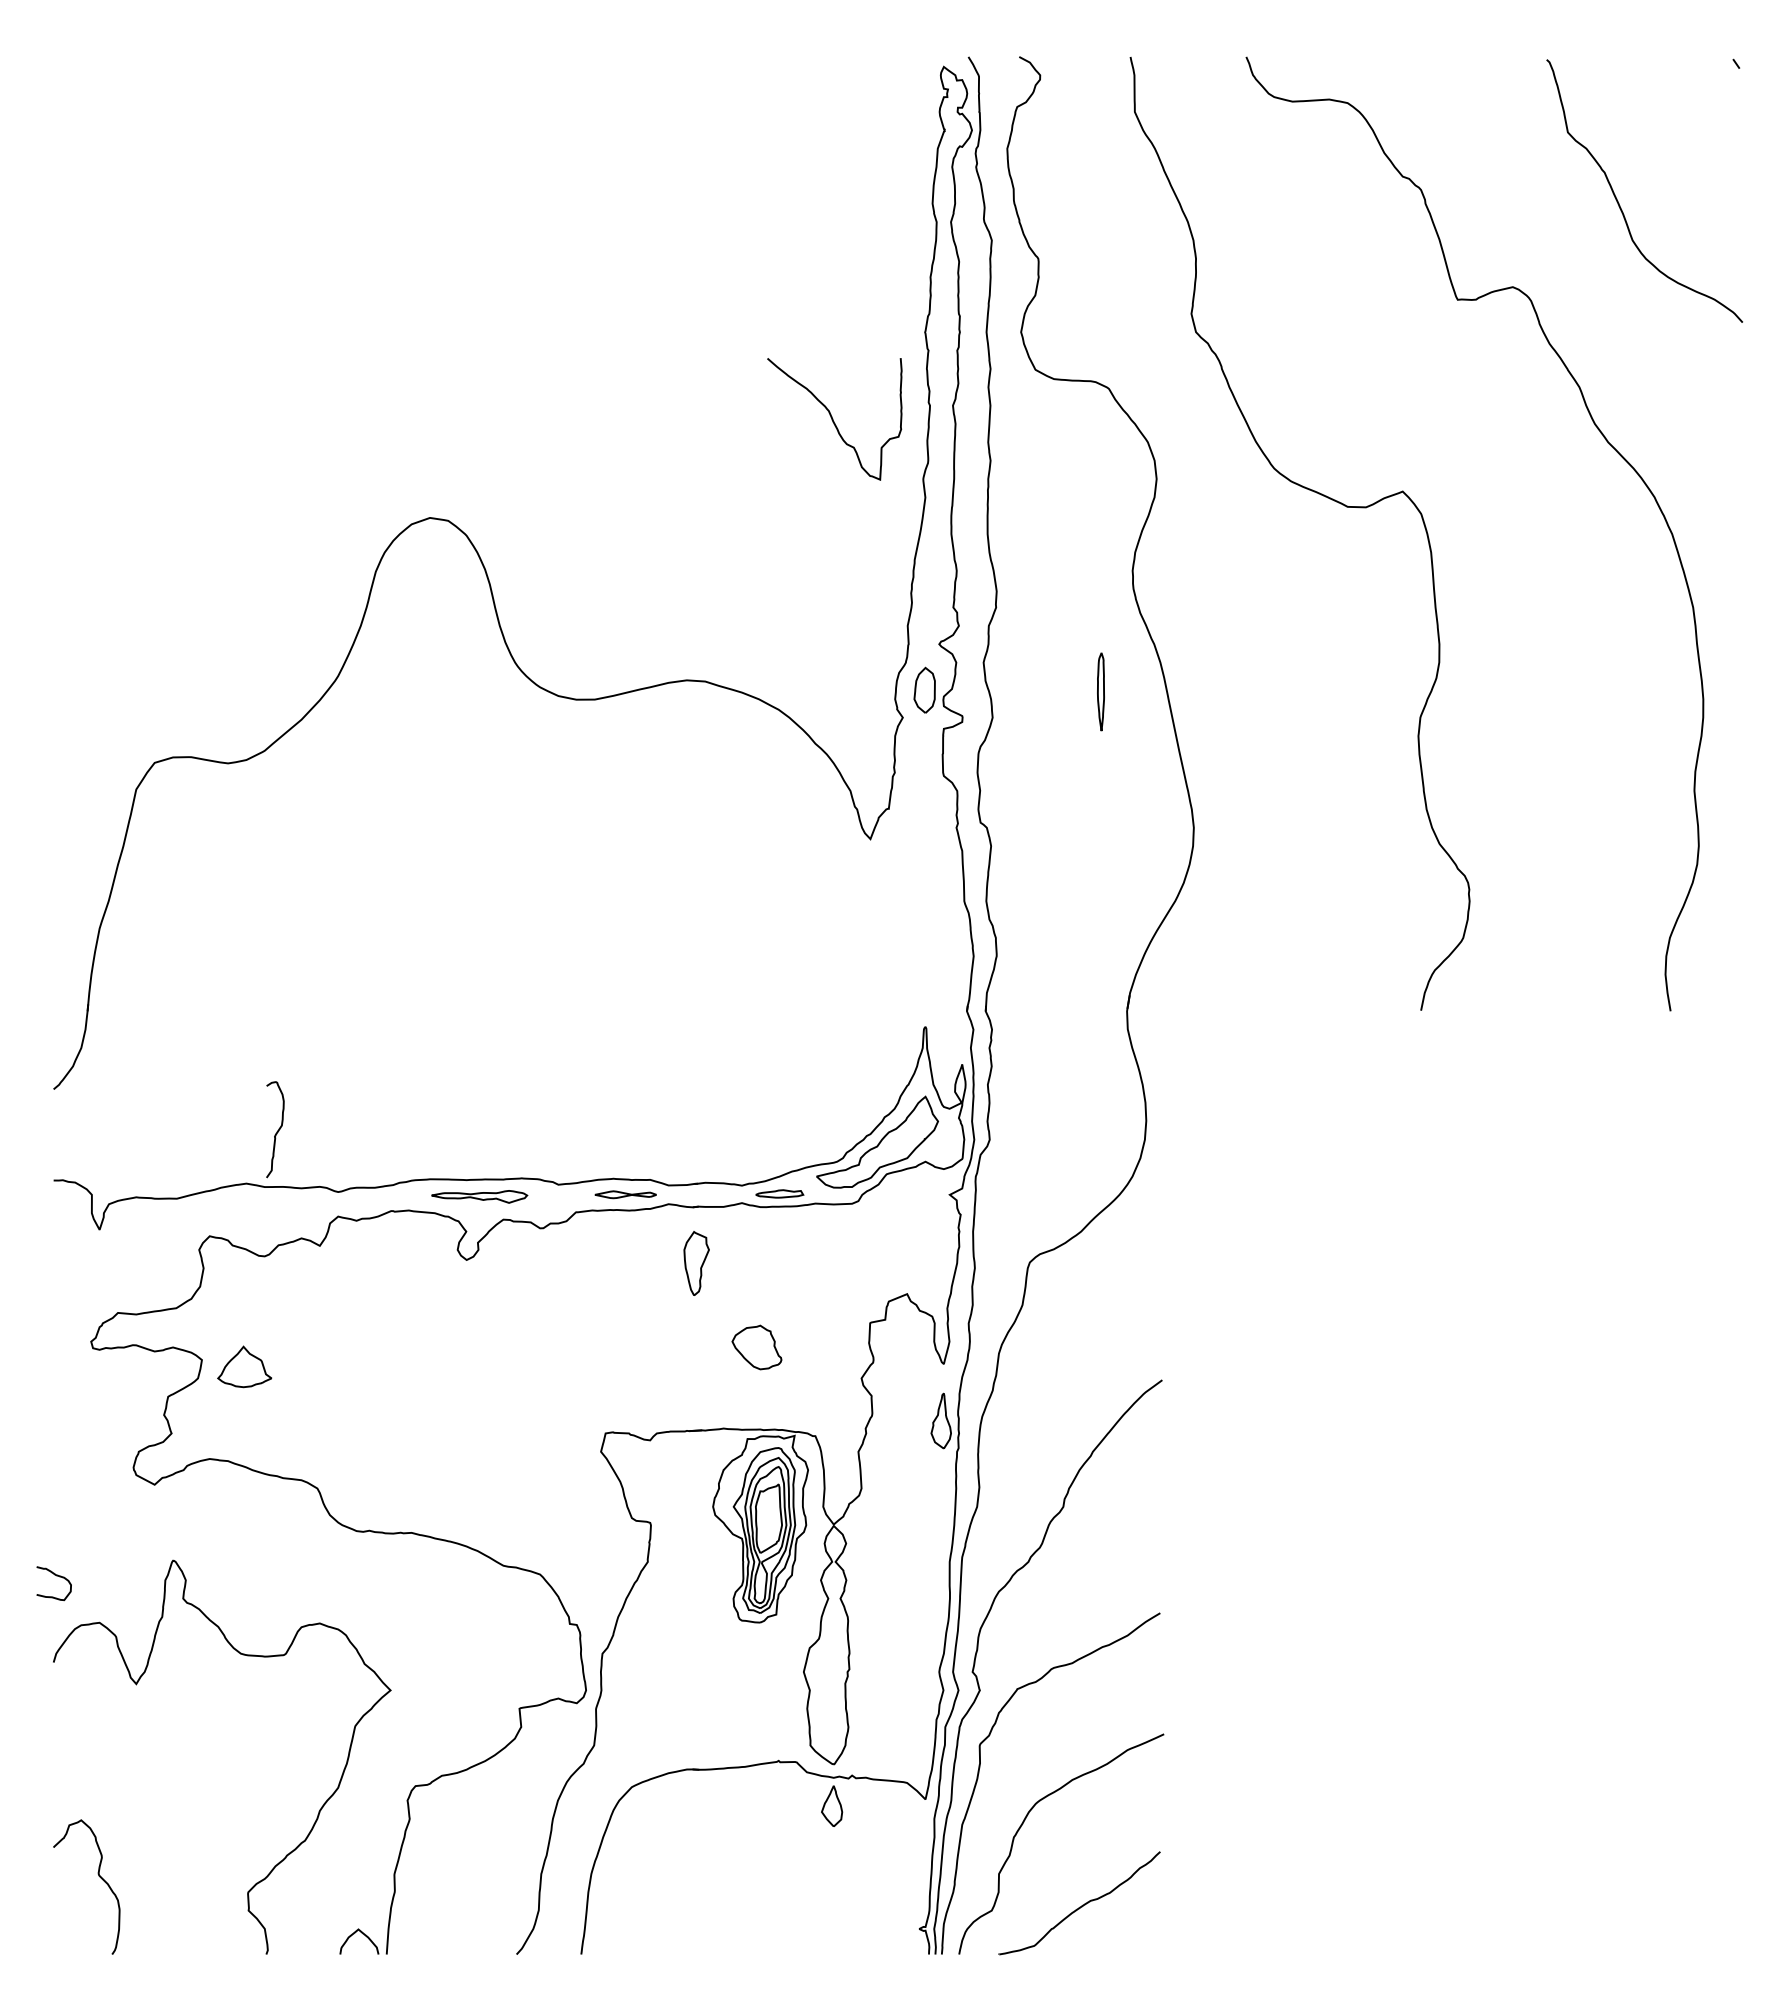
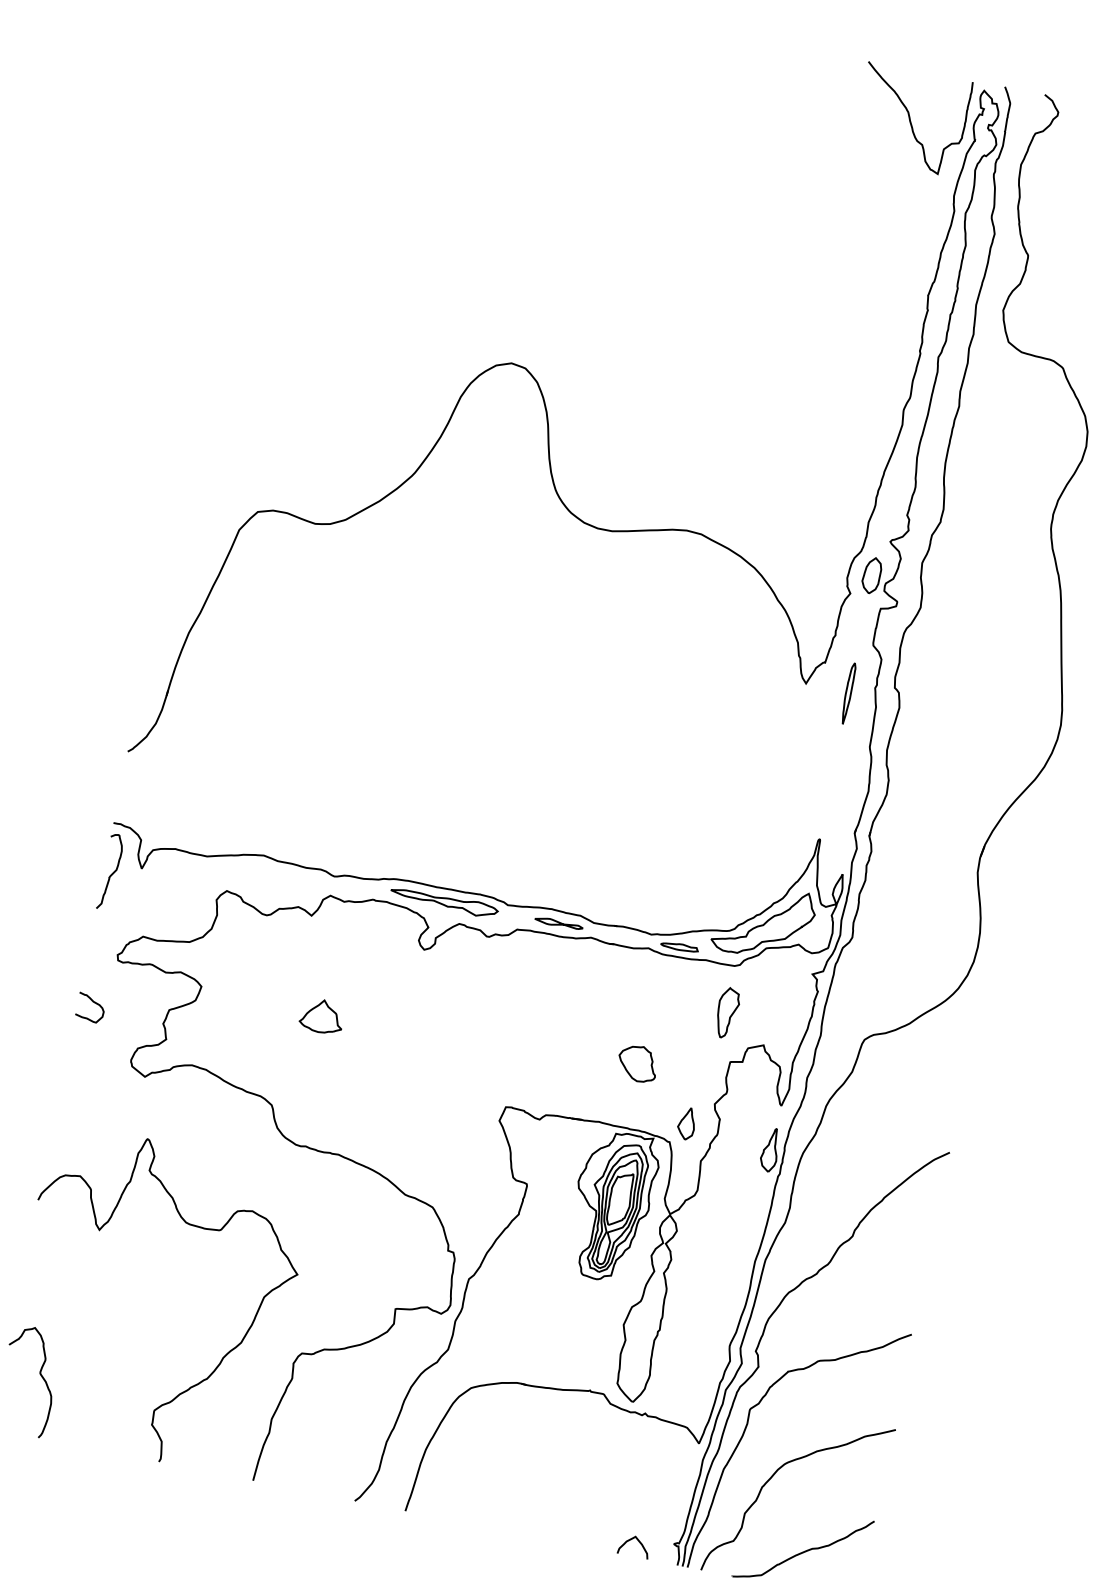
curve: (833, 419) -> (910, 119), moved
part: (1100, 691) -> (848, 693), moved
curve: (277, 1130) -> (112, 873), moved
part: (479, 1196) -> (444, 902), size x1.43
part: (696, 1263) -> (727, 1013), moved
part: (244, 1366) -> (322, 1016), moved
curve: (56, 1576) -> (93, 1002), moved
part: (832, 1805) -> (687, 1123), moved
curve: (362, 1934) -> (637, 1541), moved

